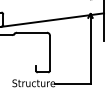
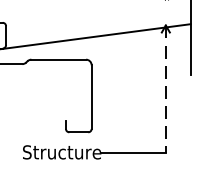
line: (90, 48) -> (165, 88), solid -> dashed

